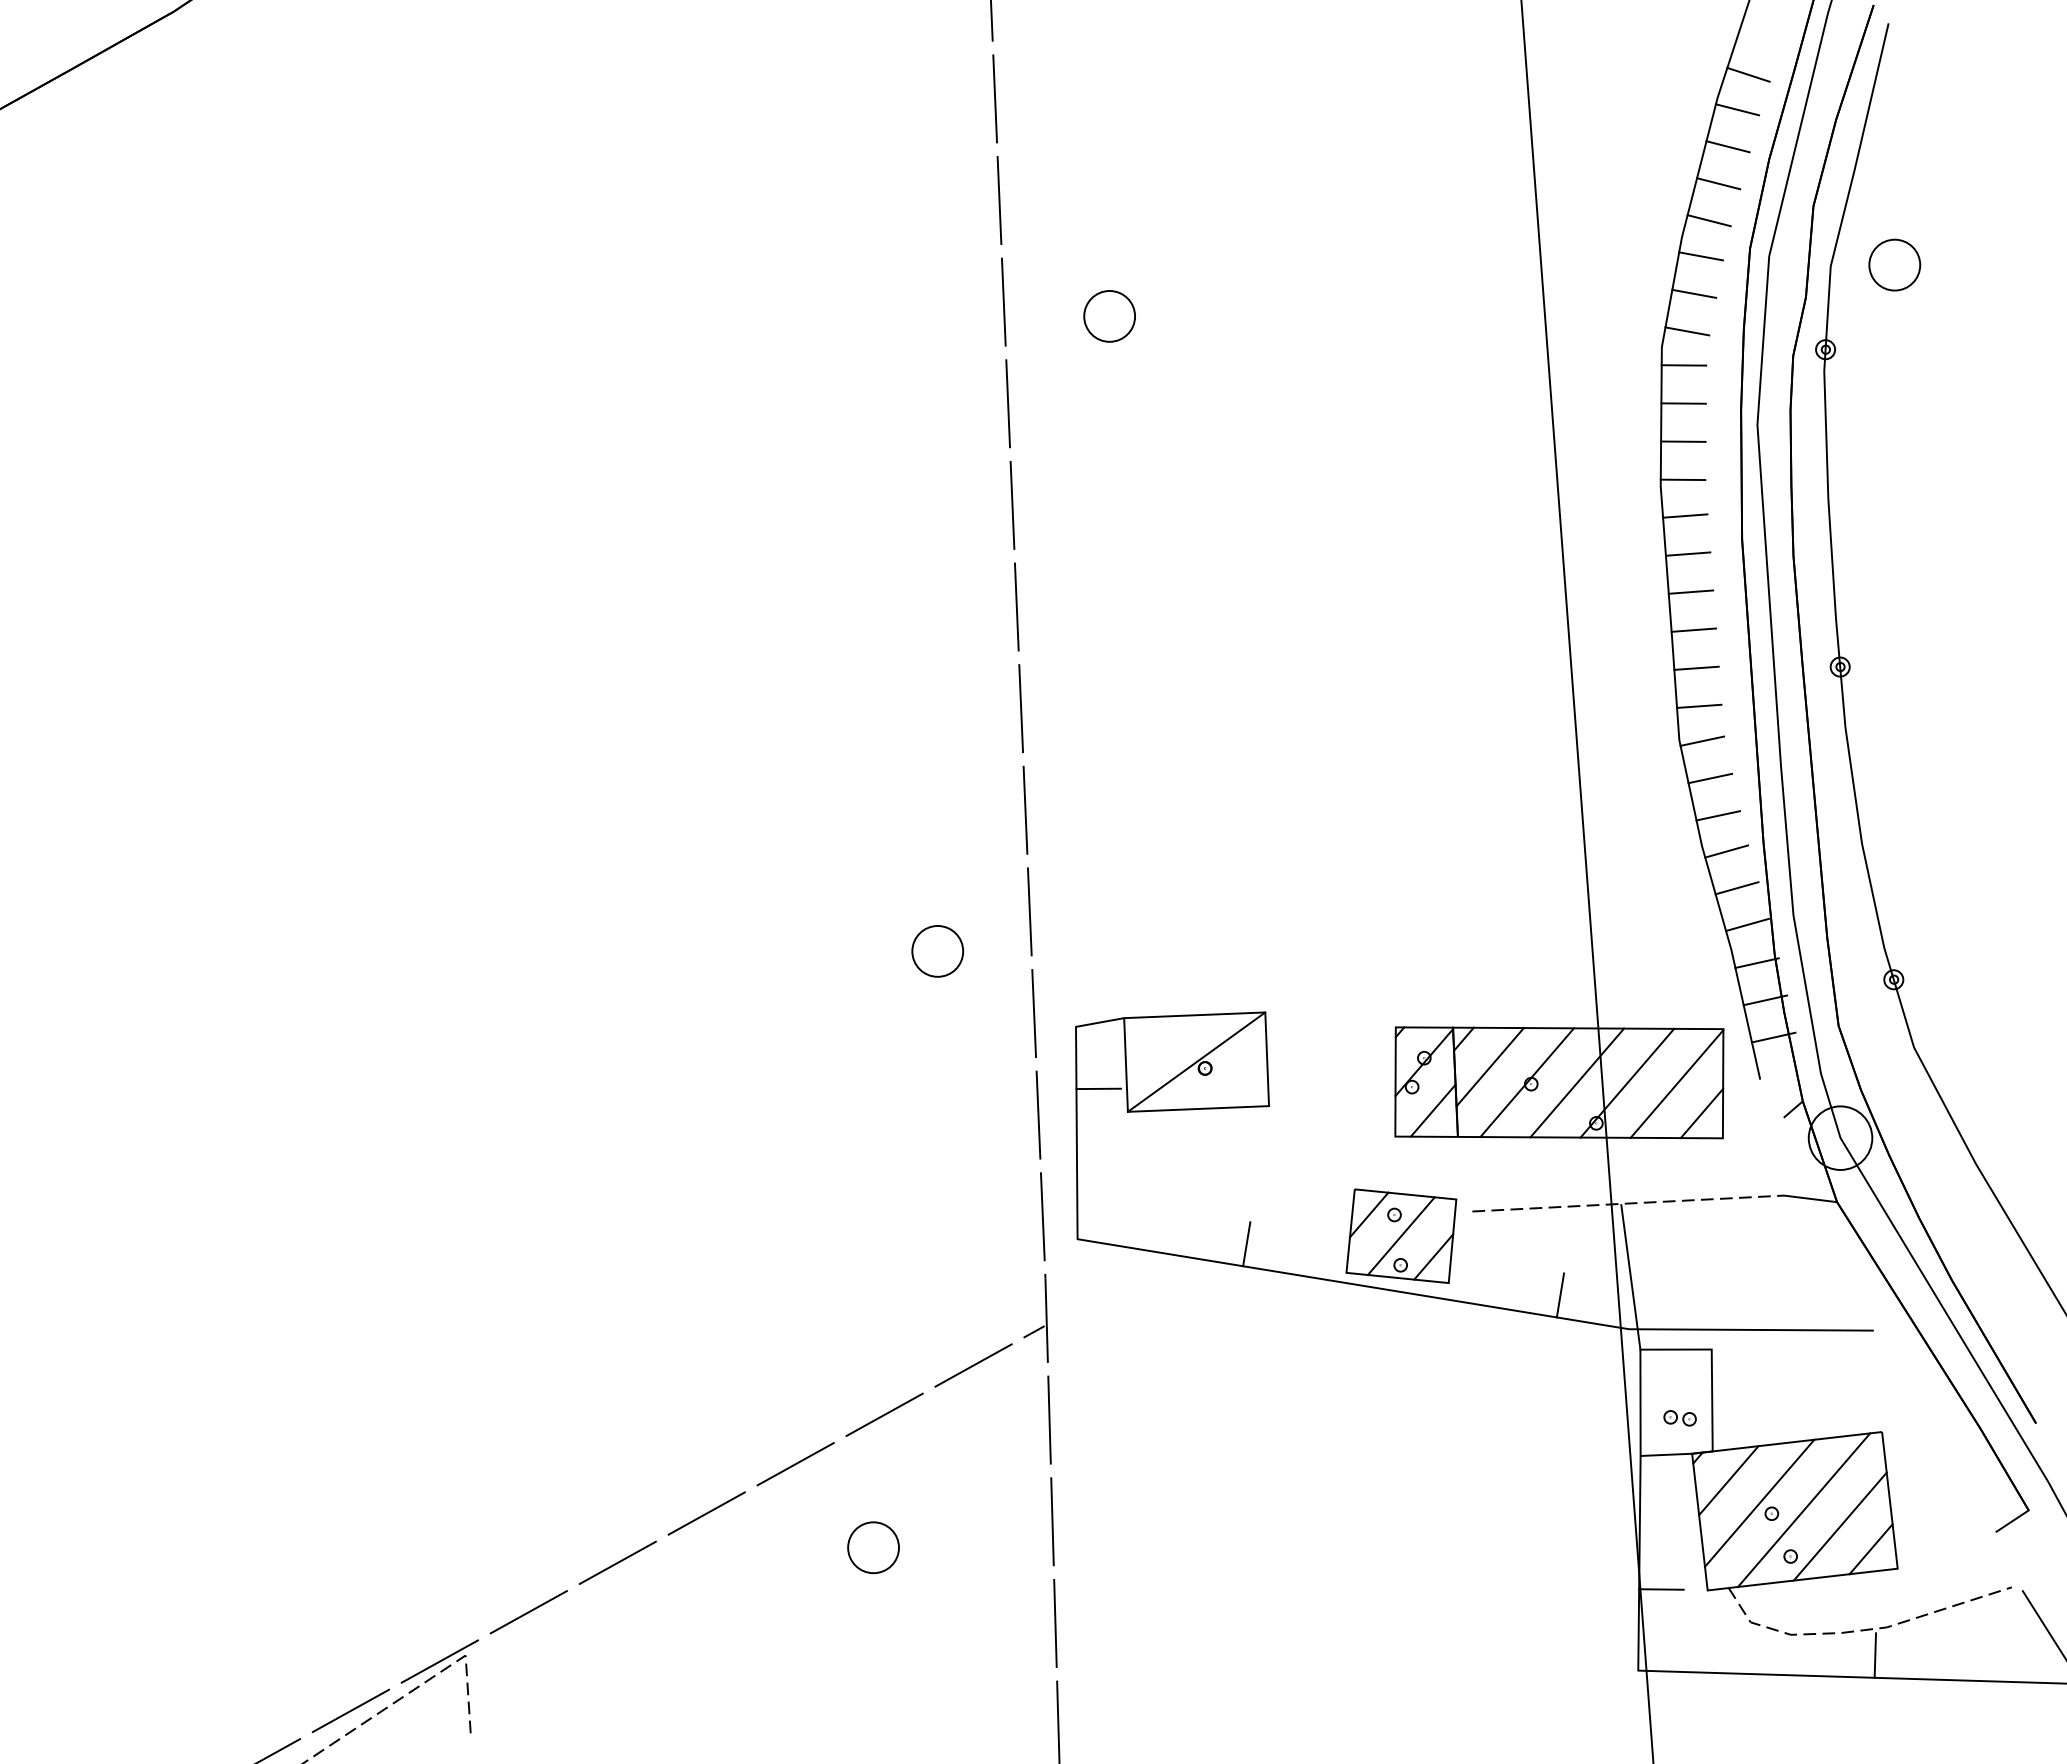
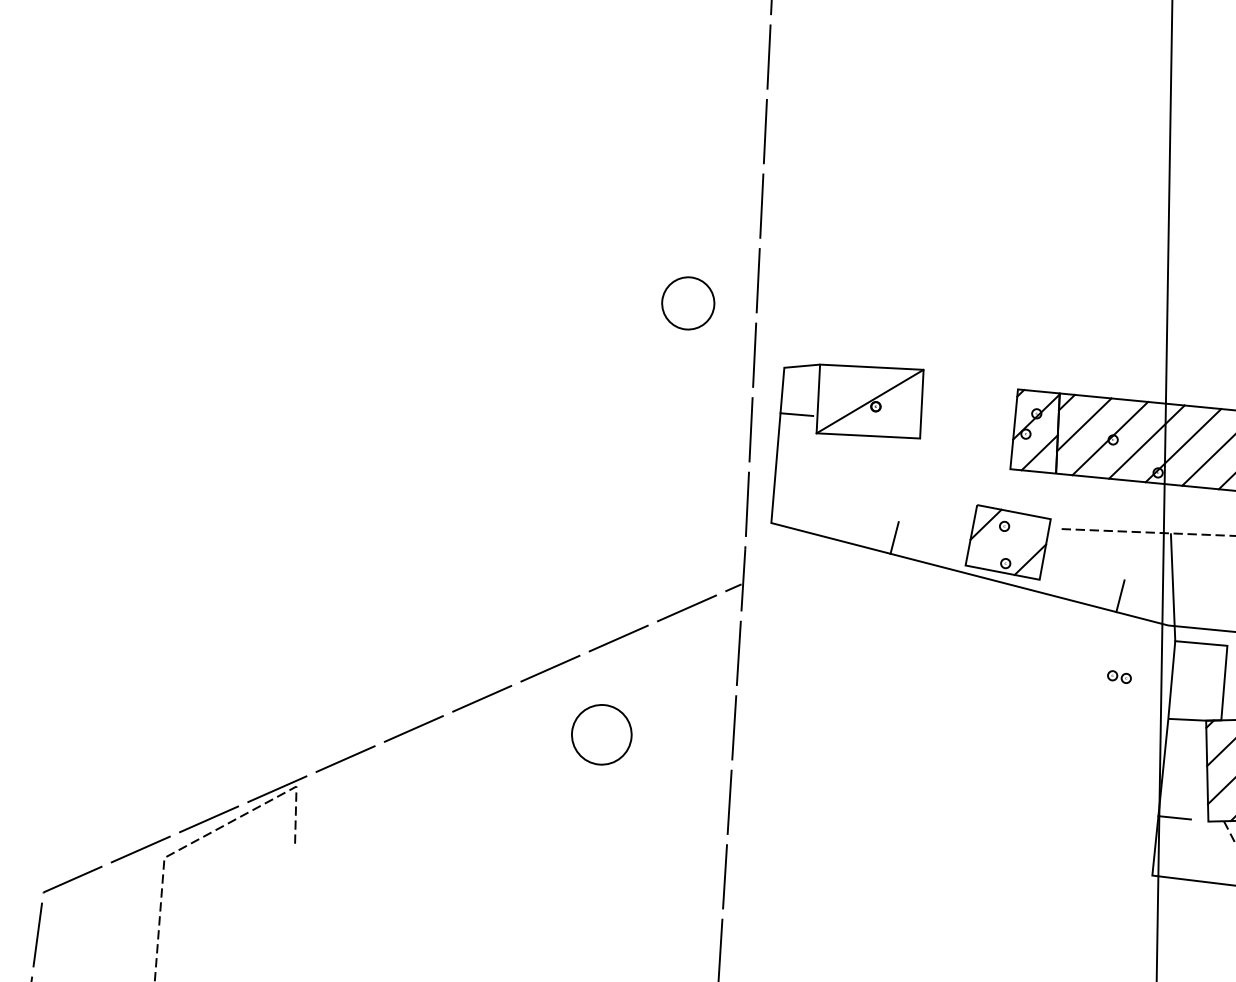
part: (937, 951) -> (688, 303), size x1.4
line: (1400, 1235) -> (1007, 541), removed
part: (1679, 1418) -> (1119, 677), moved
part: (873, 1547) -> (601, 734), size x1.6

